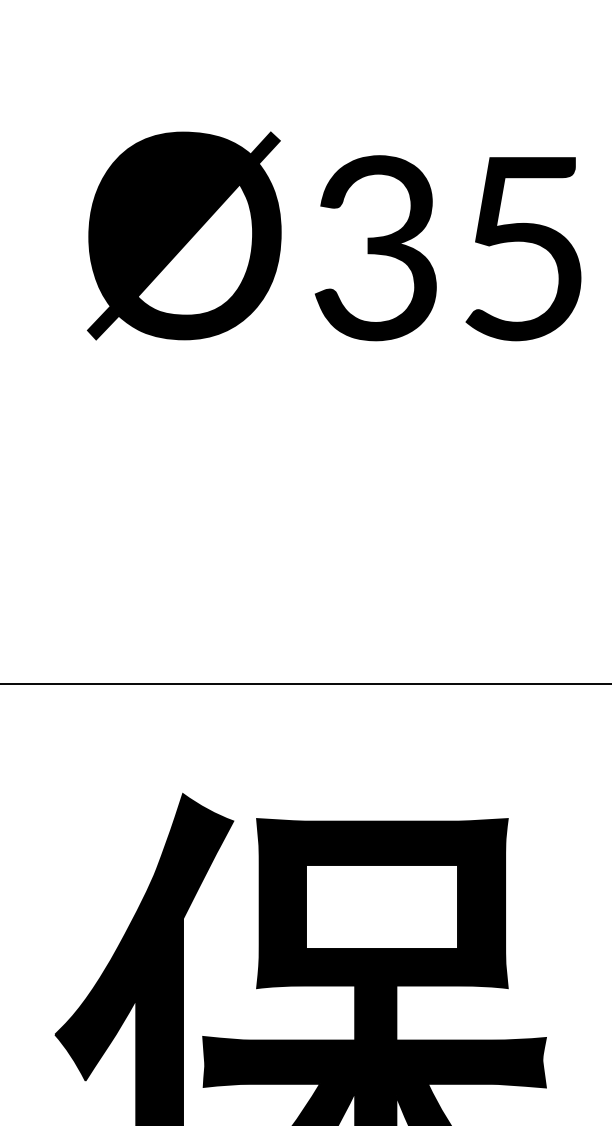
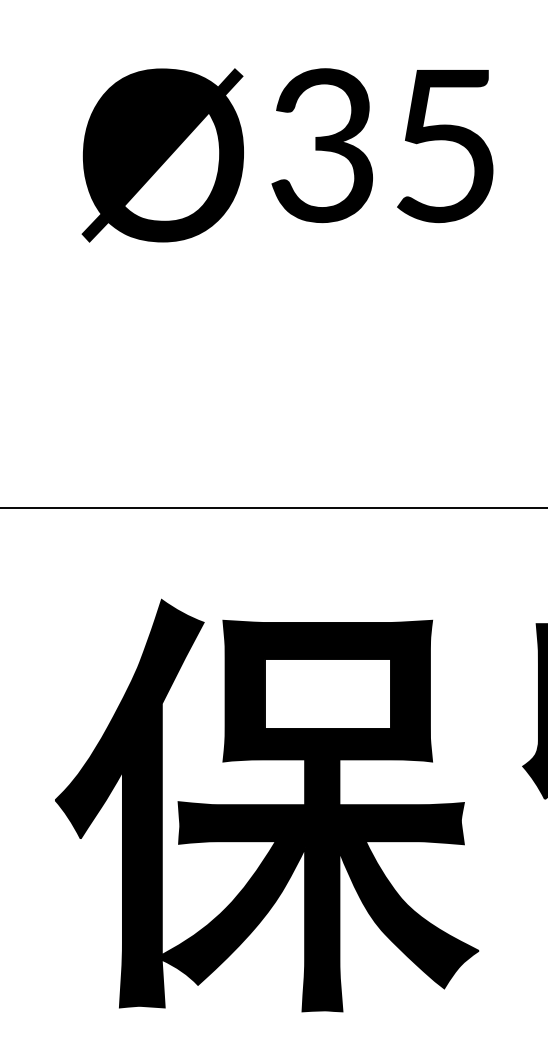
part: (183, 236) -> (162, 155), moved

